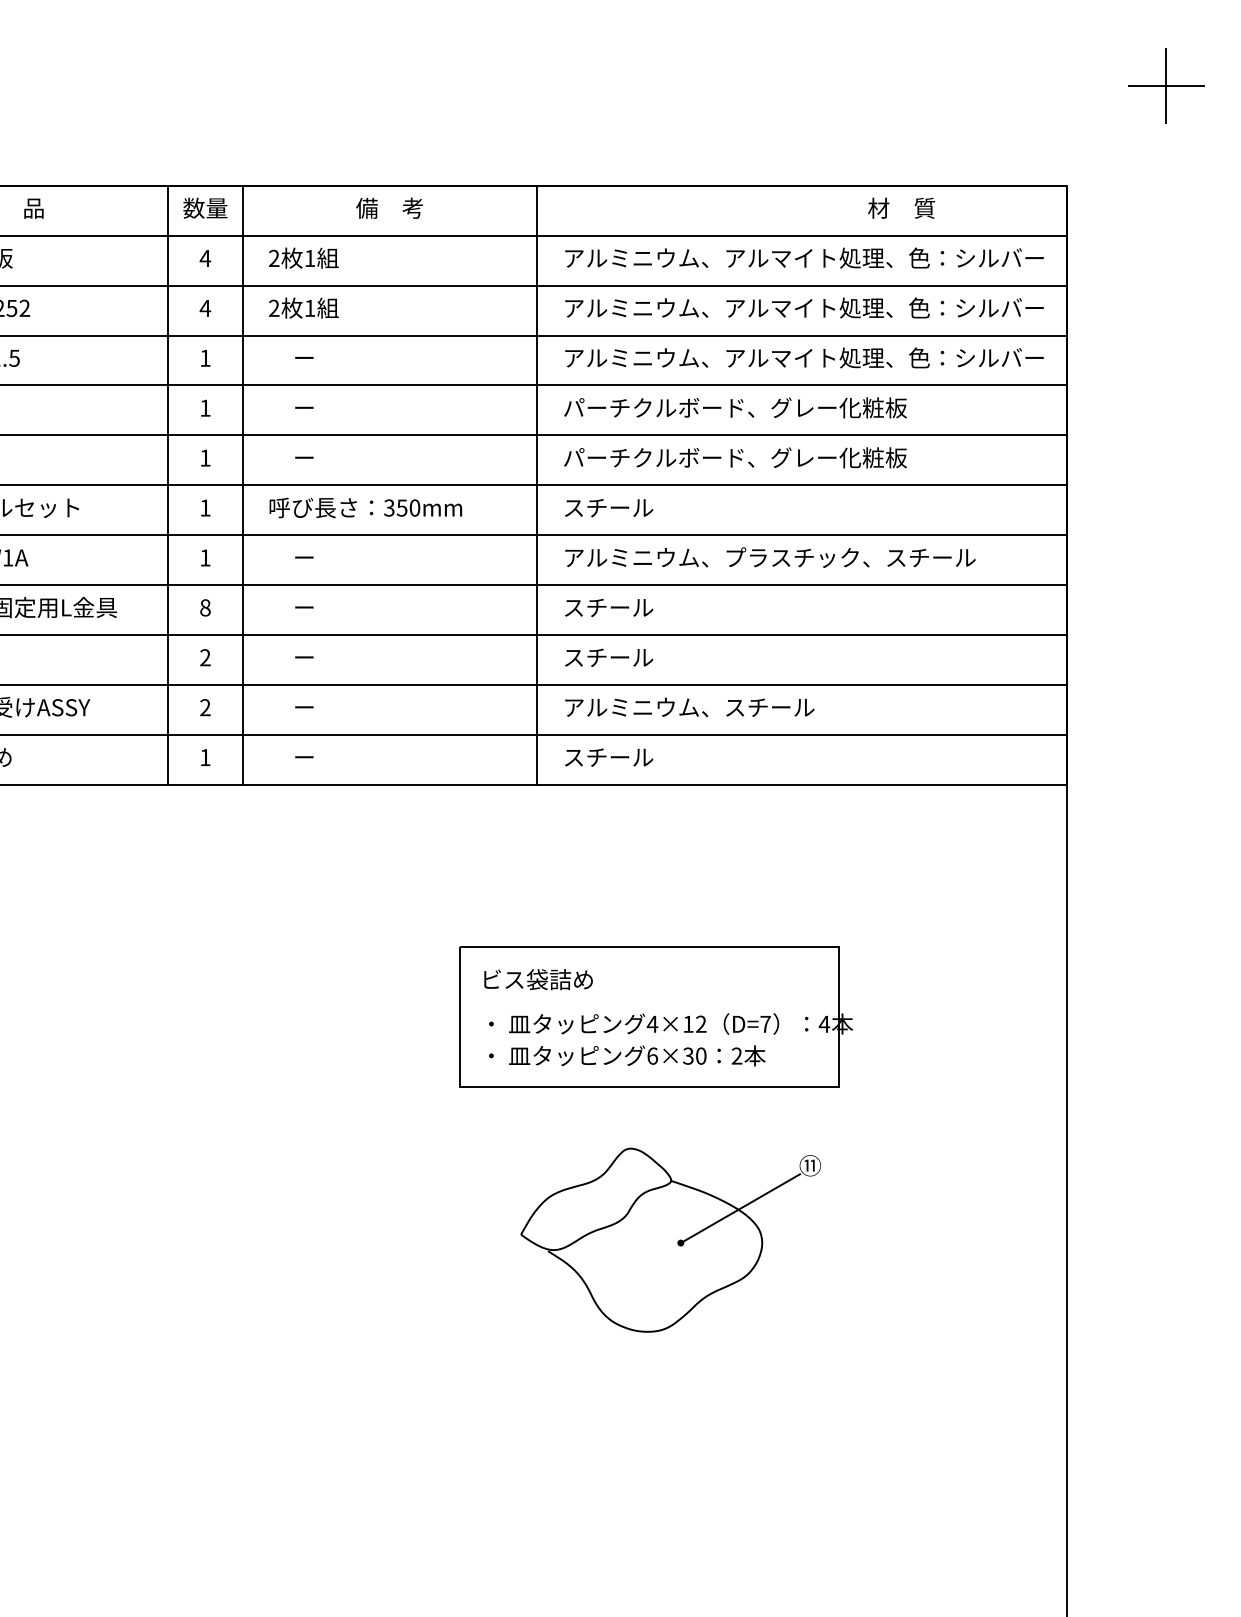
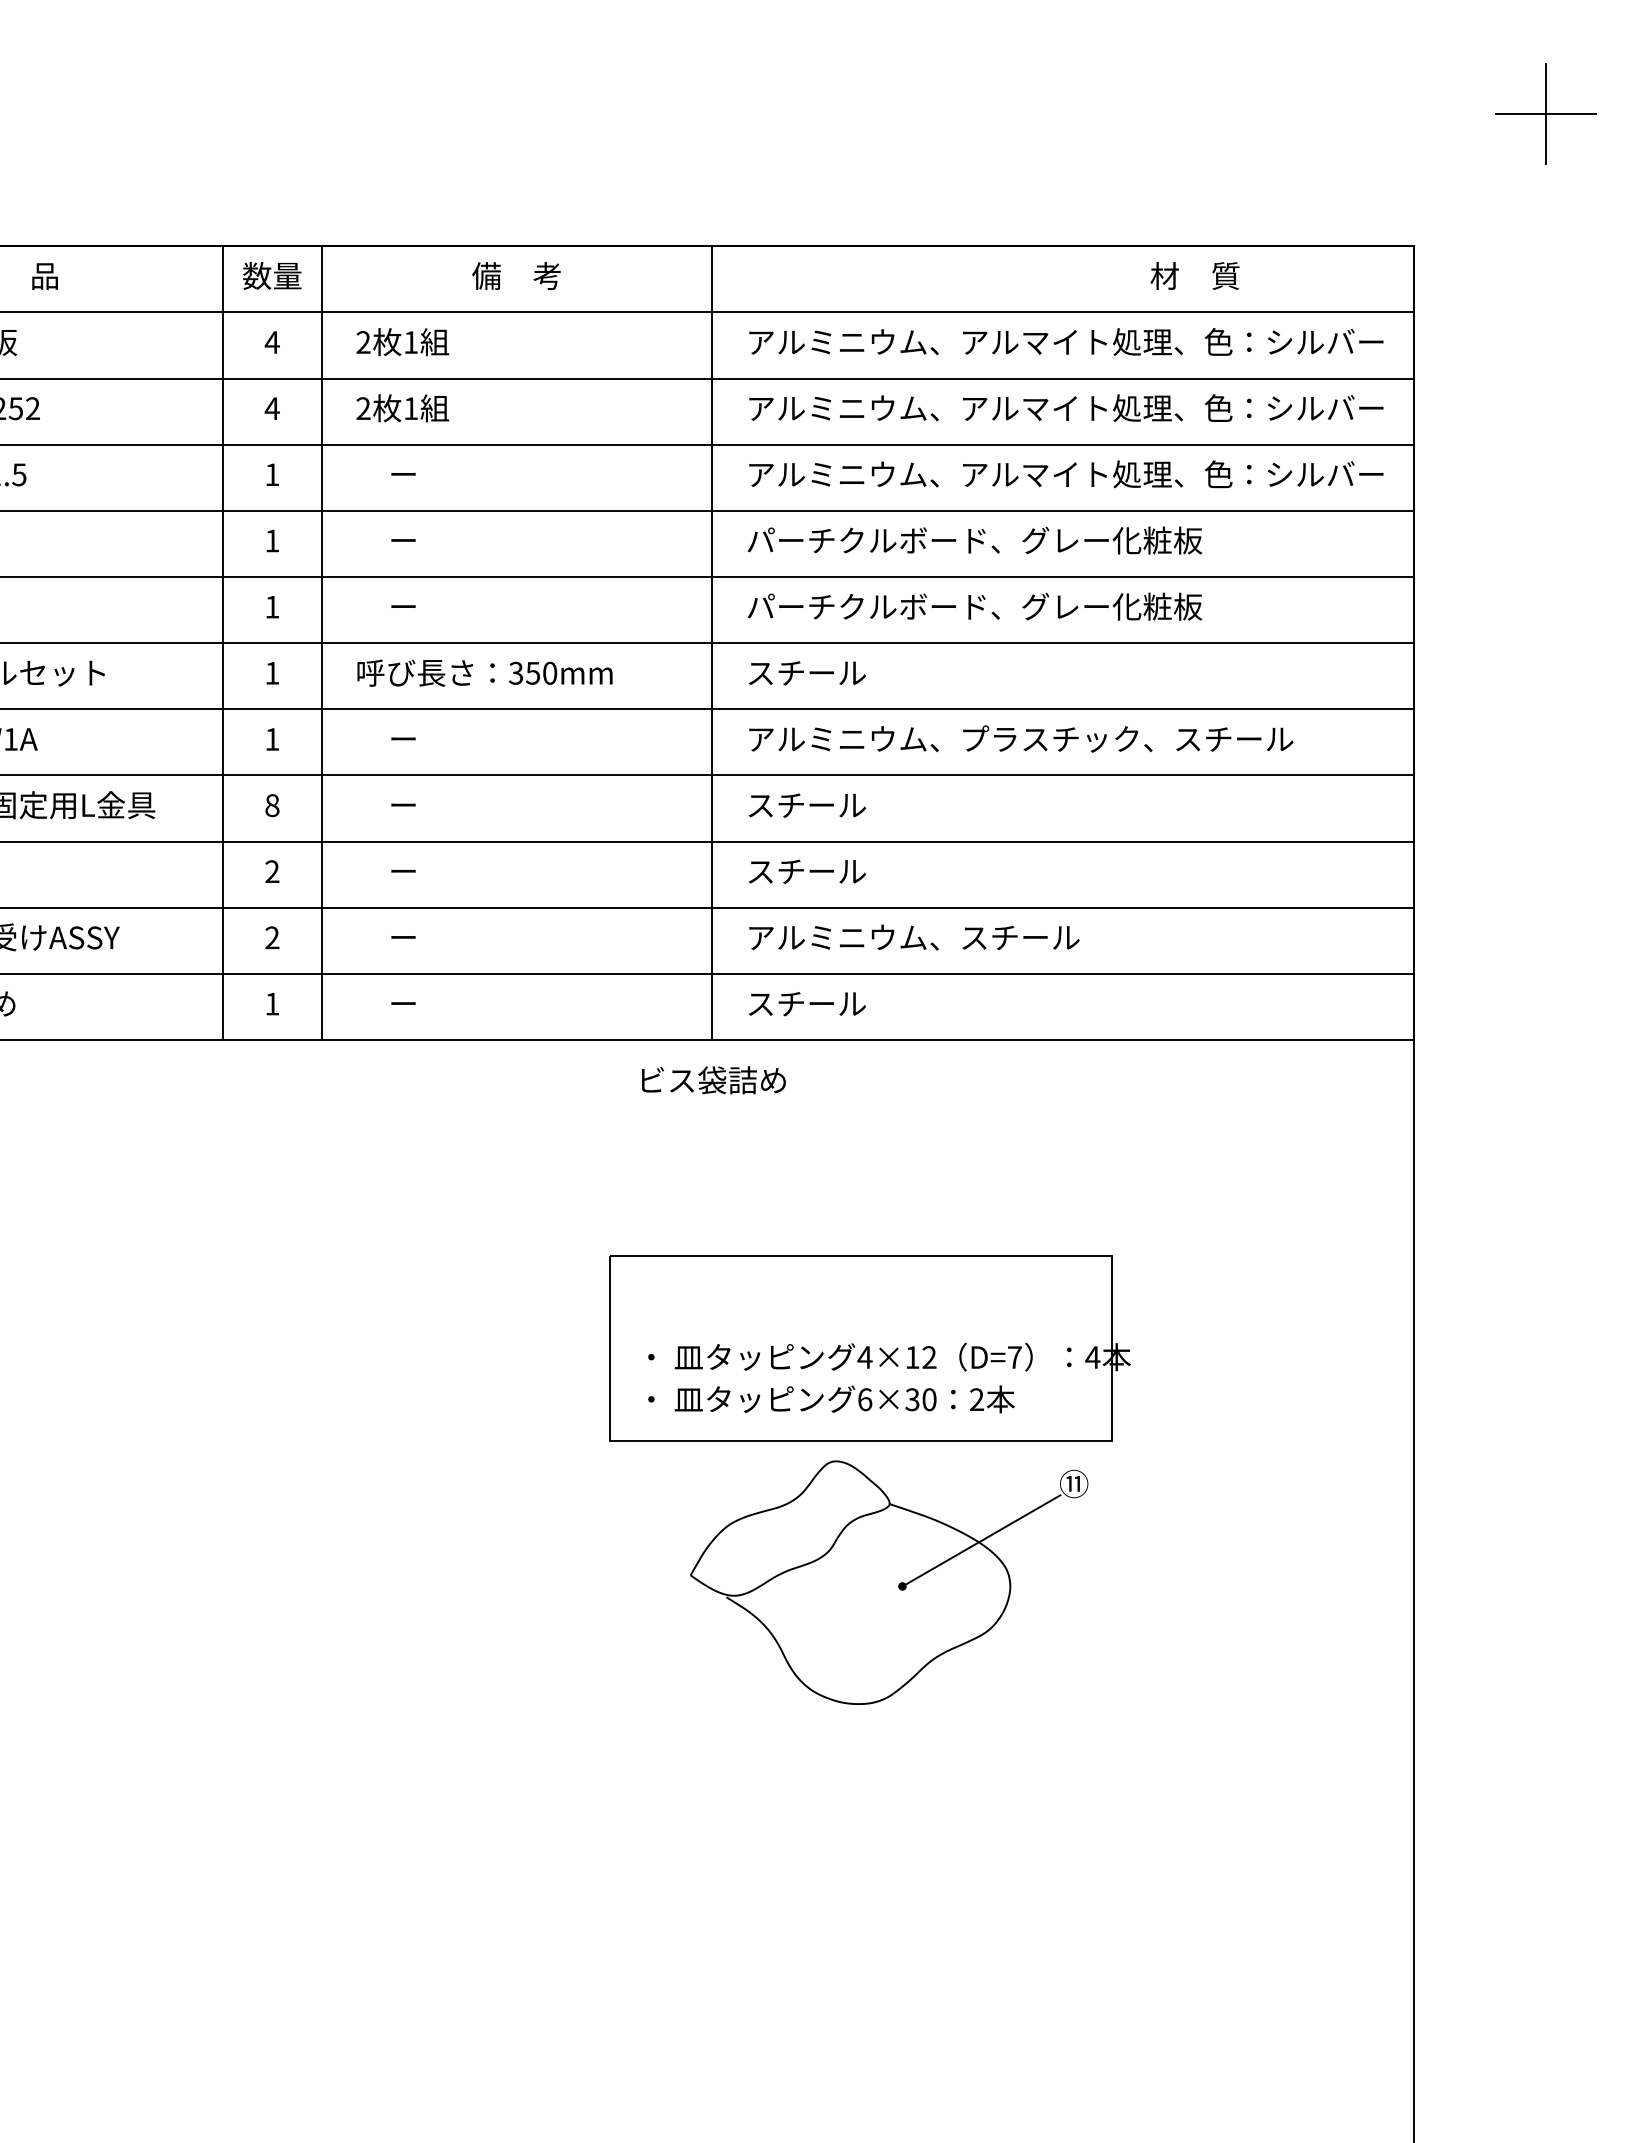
text: (538, 979) -> (713, 1080), moved
part: (671, 1240) -> (889, 1582), moved

